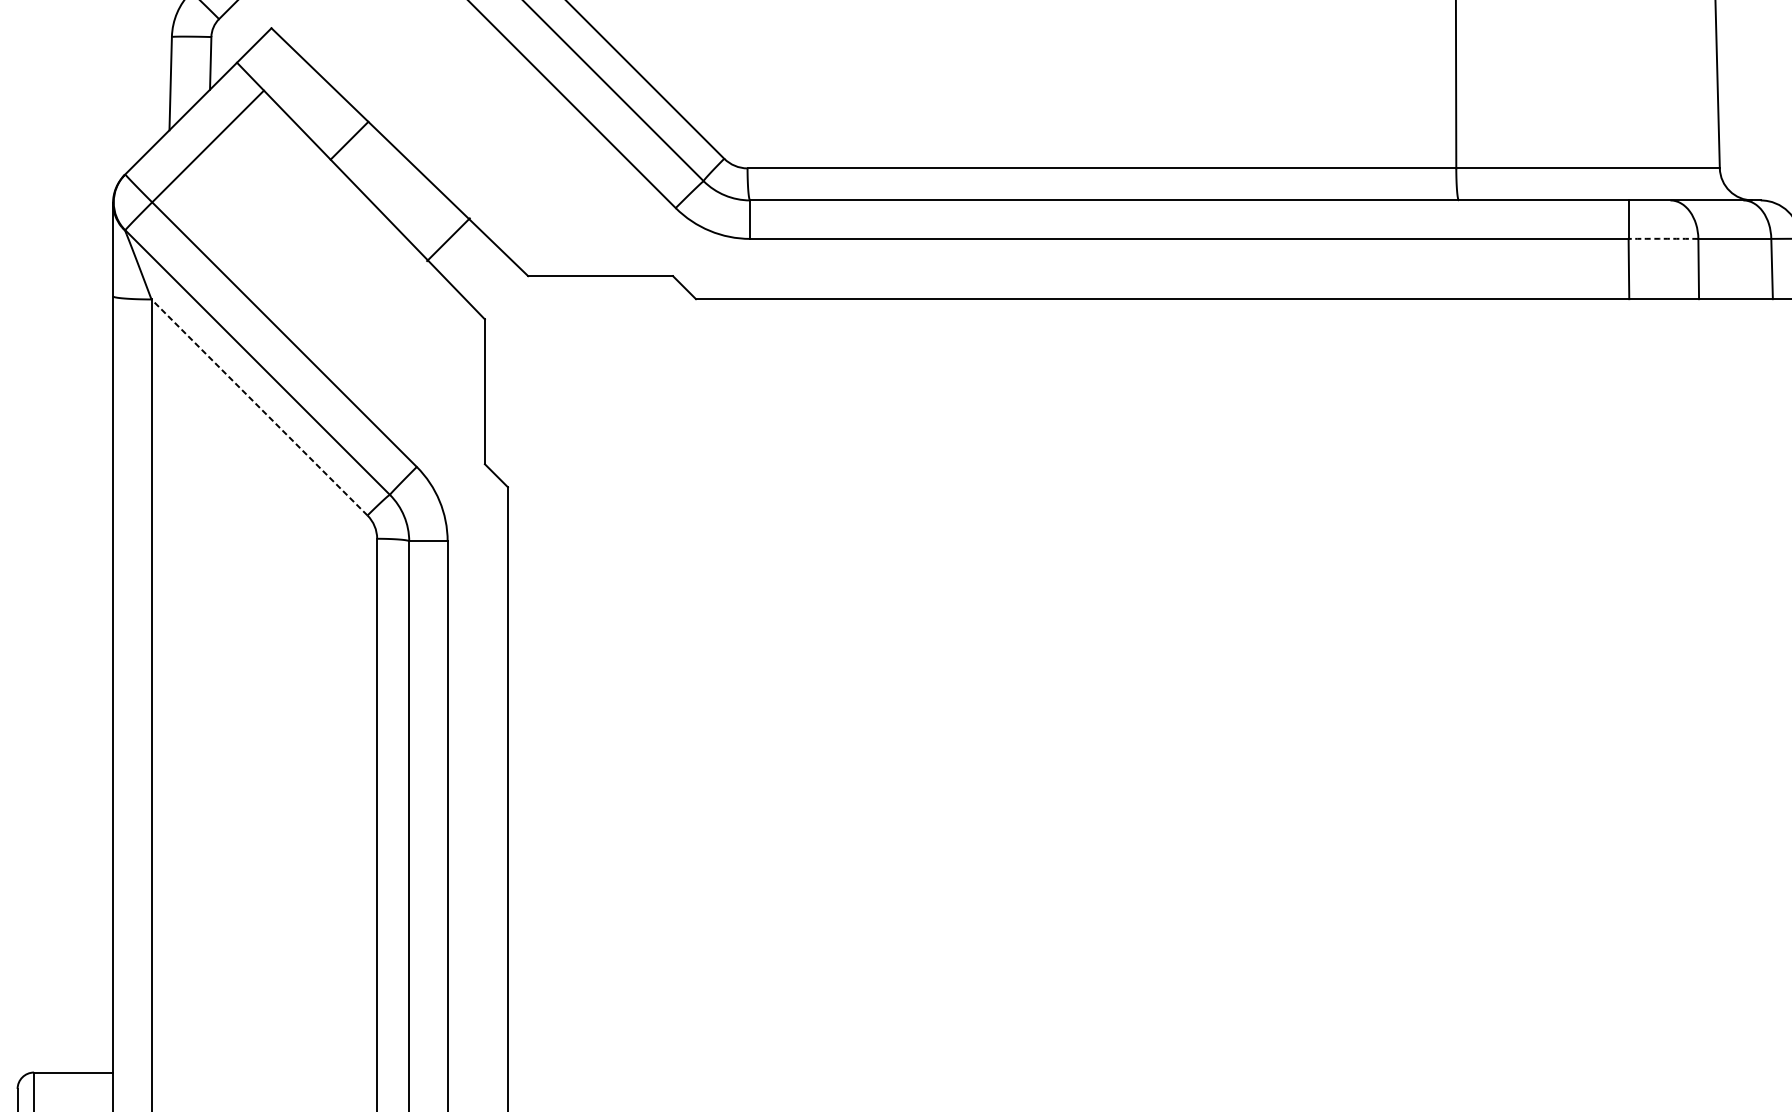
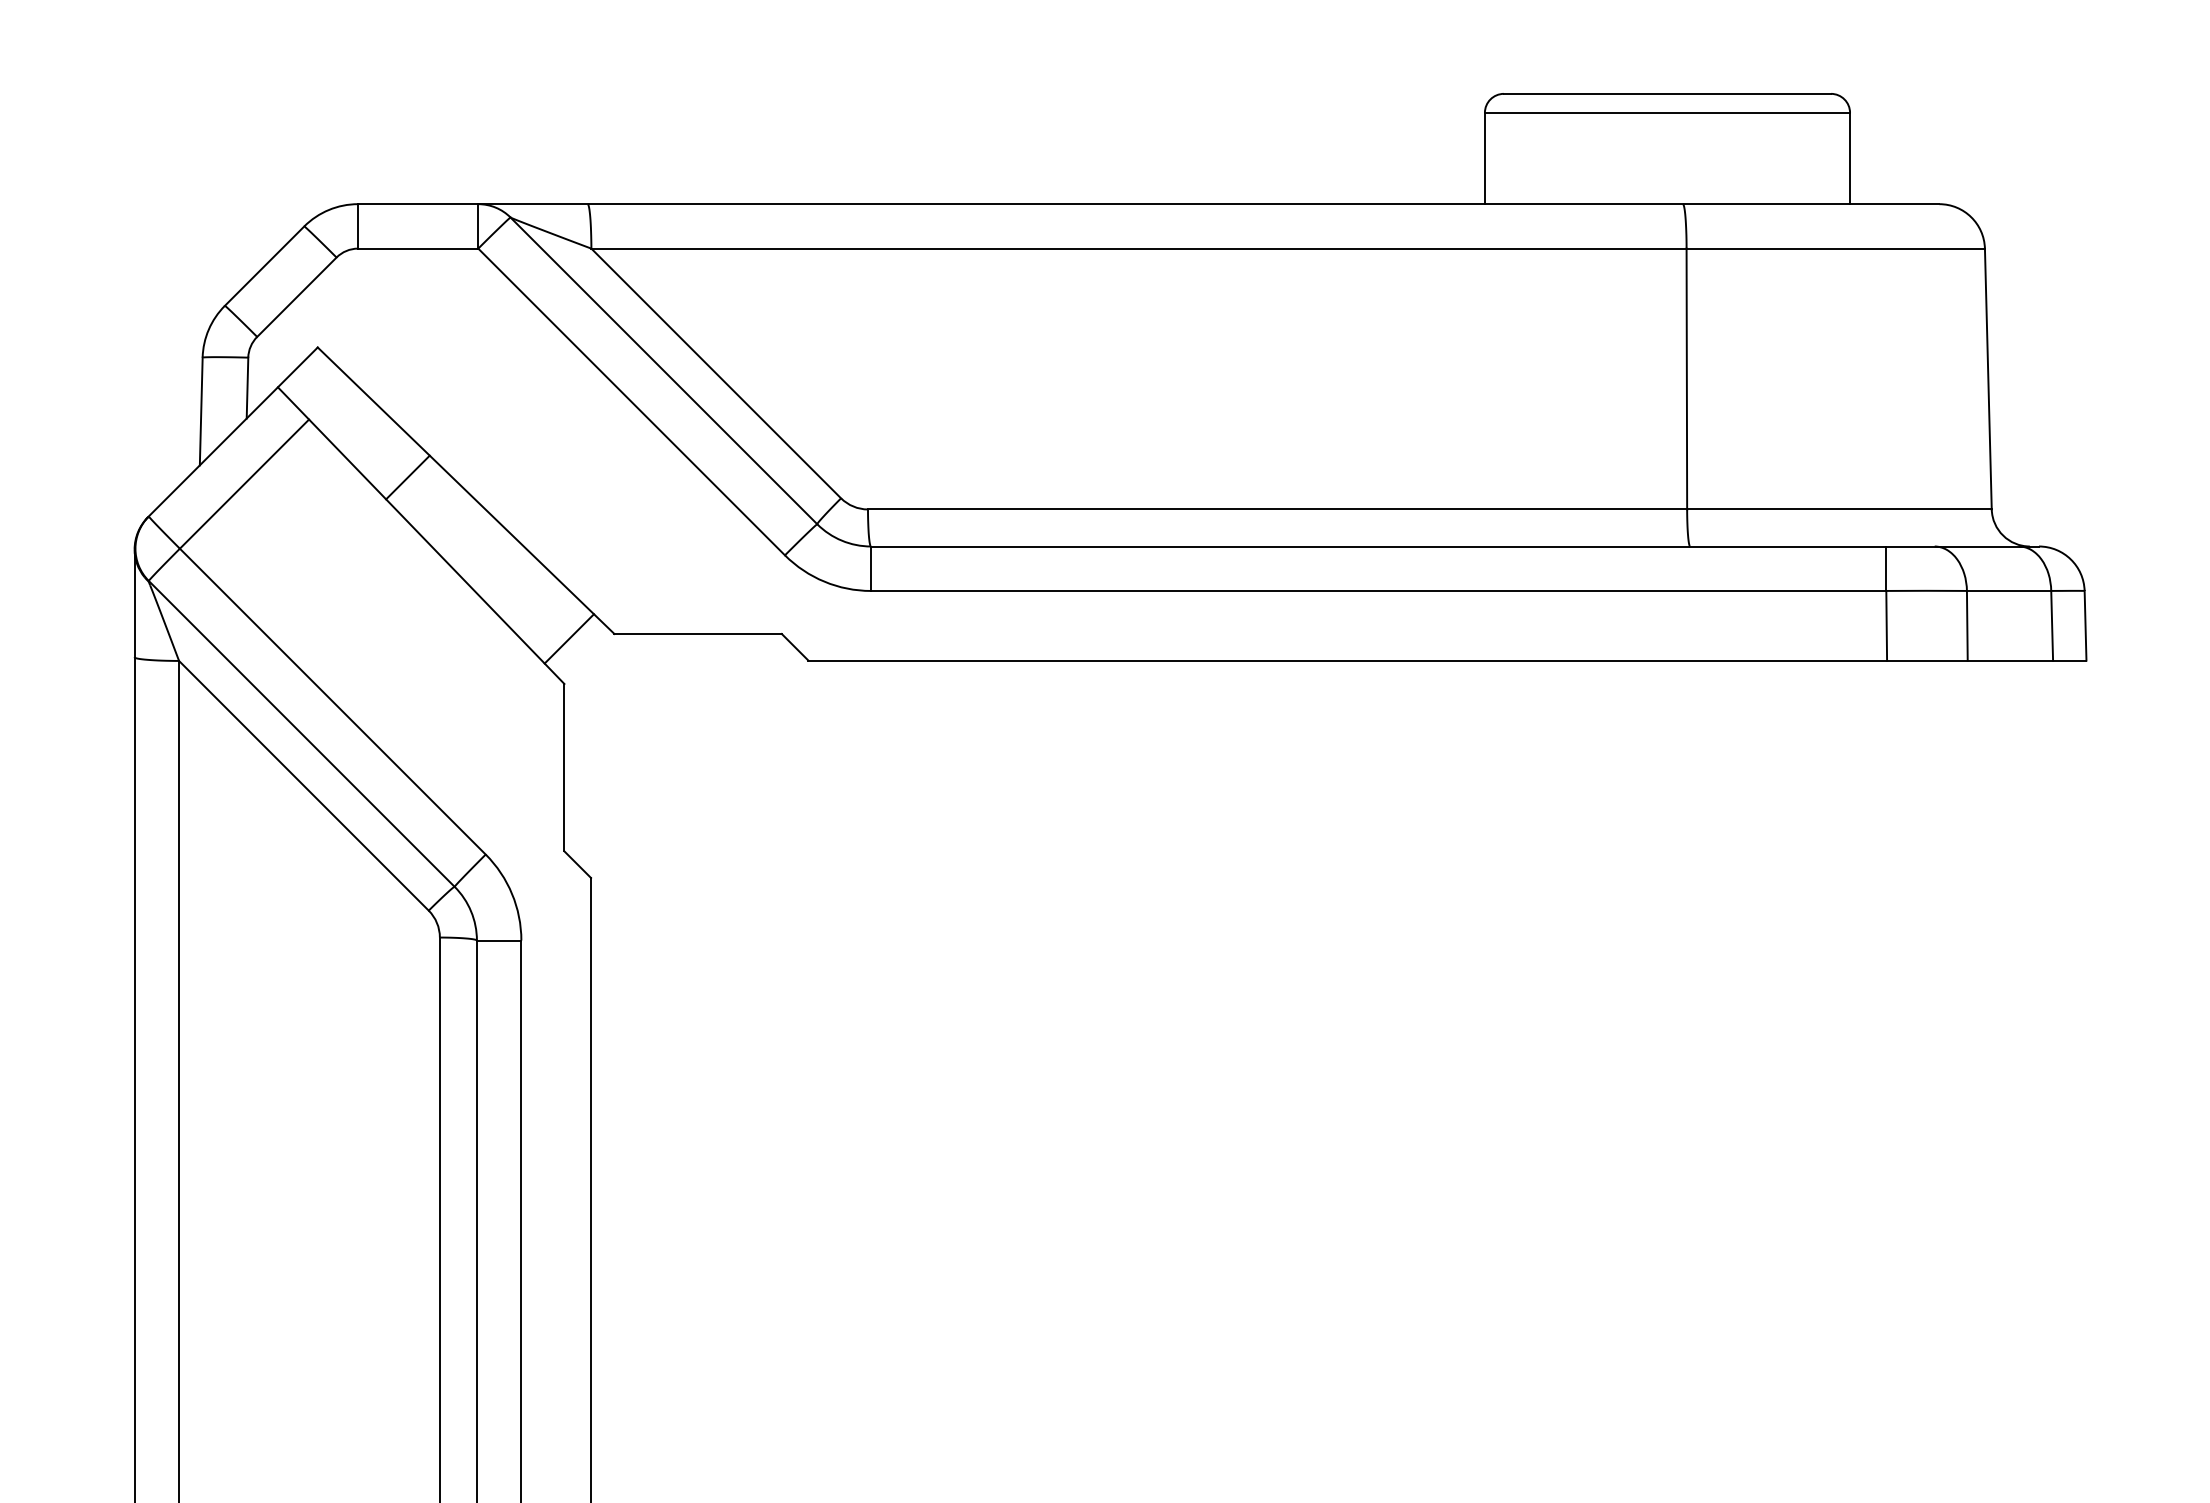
arc: (1663, 238) -> (1926, 590), dashed -> solid
line: (447, 239) -> (568, 638), moved
line: (259, 407) -> (303, 785), dashed -> solid

